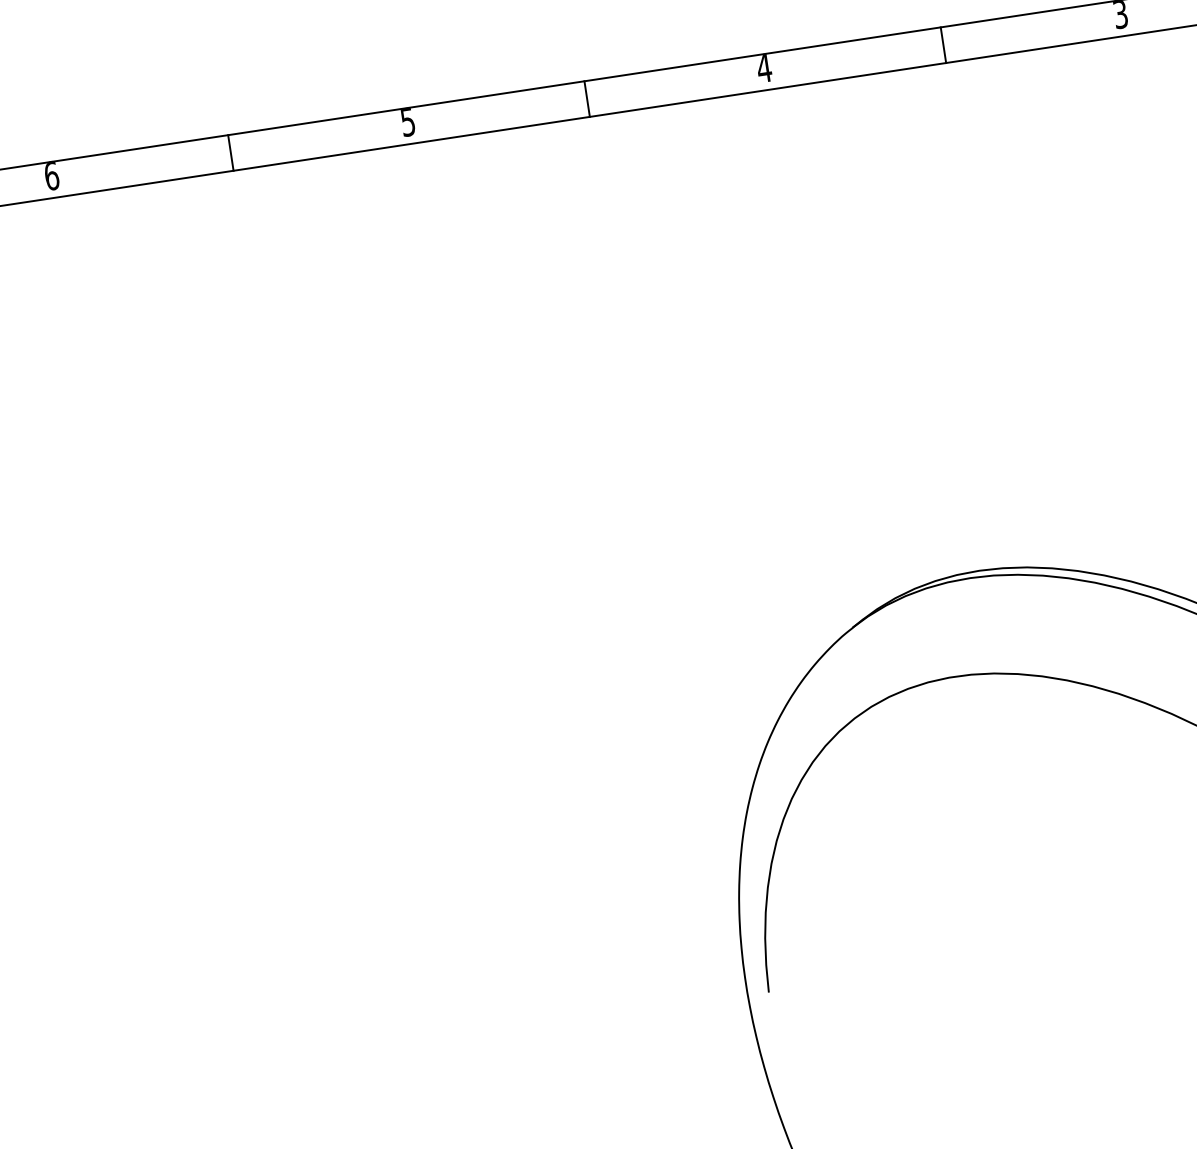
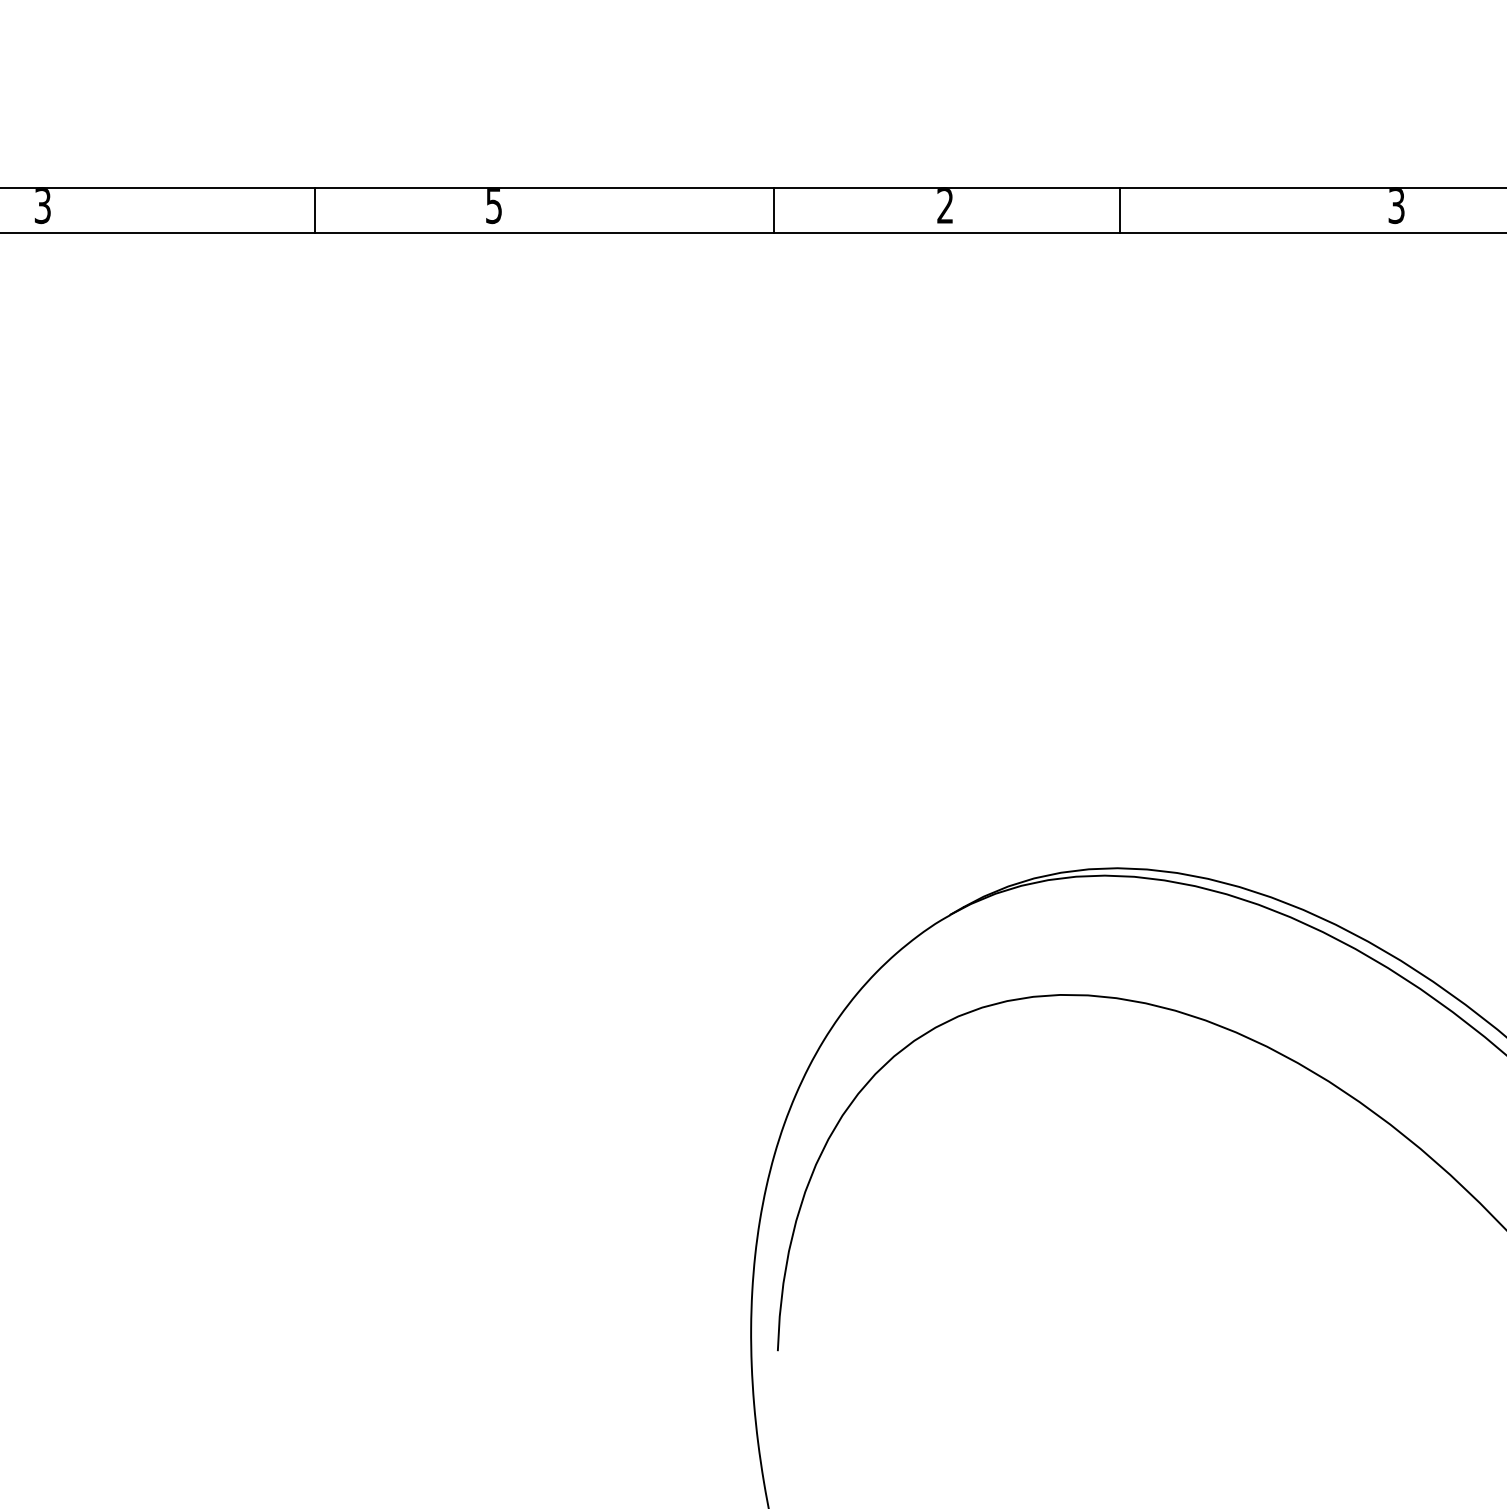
line: (943, 45) -> (1120, 210), moved
text: (764, 68) -> (945, 206), 4 -> 2
line: (587, 98) -> (774, 210), moved
line: (230, 152) -> (314, 210), moved
text: (51, 176) -> (42, 206), 6 -> 3

